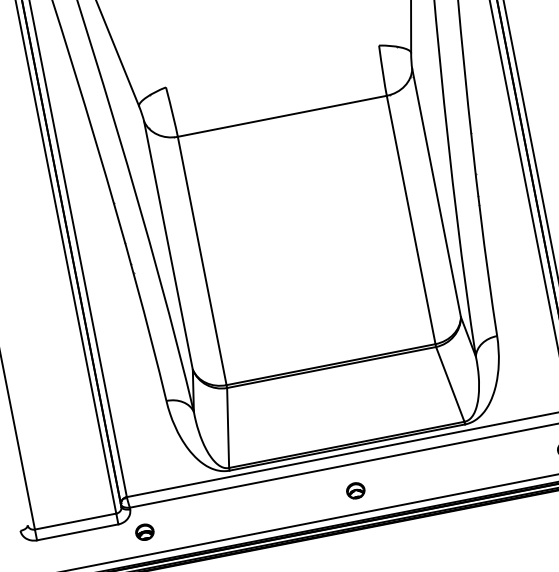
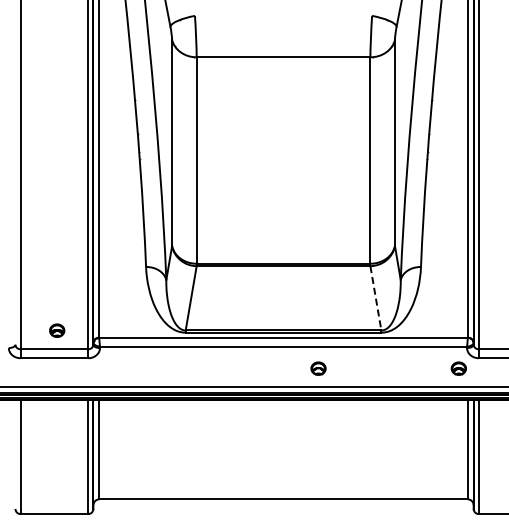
line: (449, 384) -> (375, 298), solid -> dashed
part: (355, 490) -> (318, 368), moved
part: (145, 531) -> (57, 330), moved

